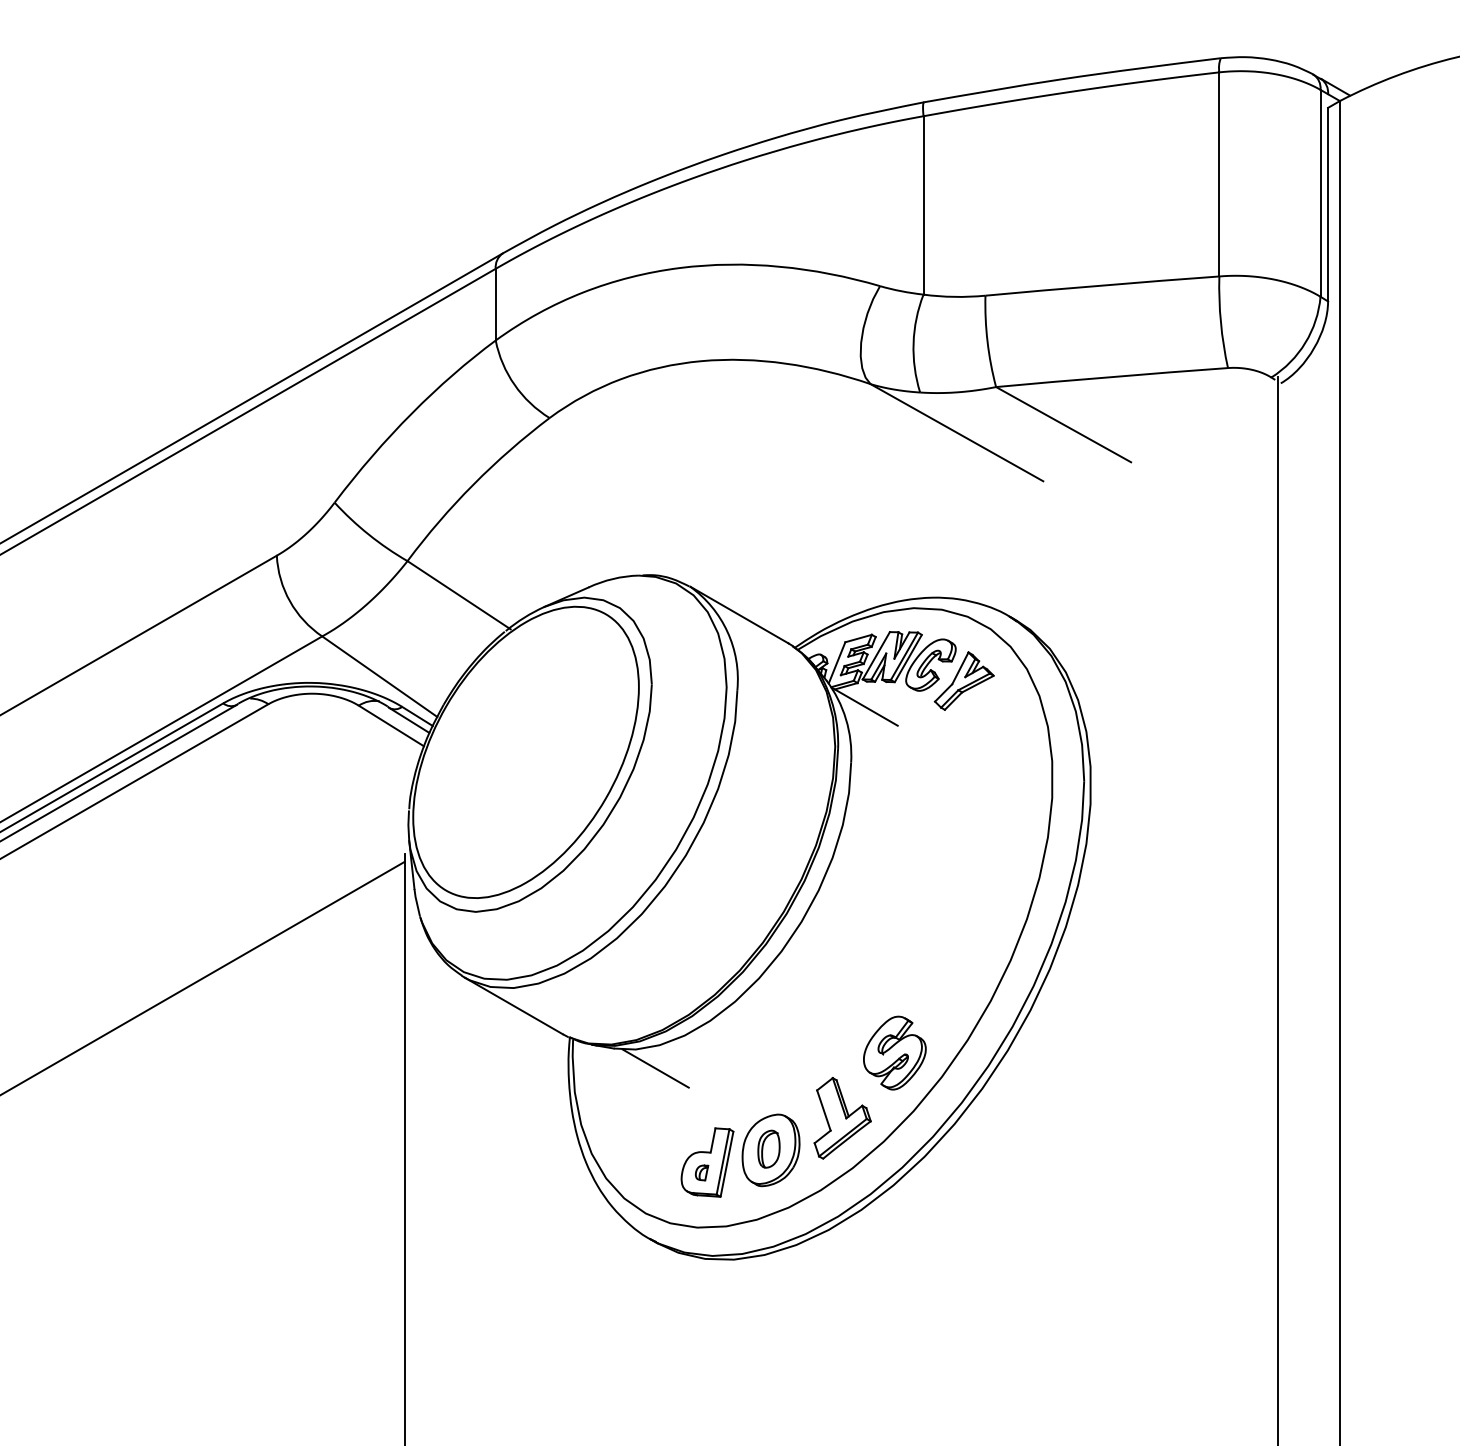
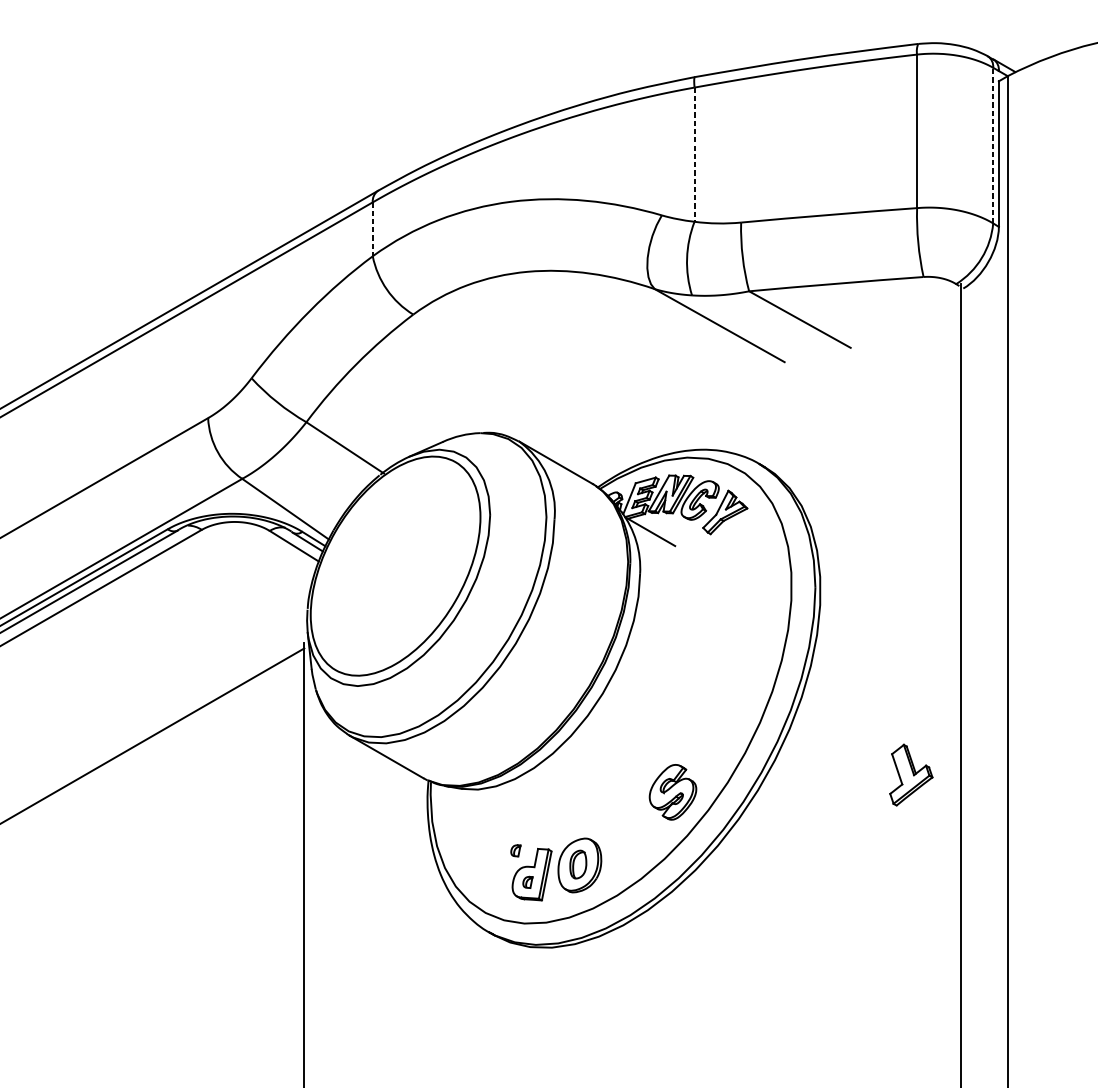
line: (1320, 192) -> (993, 144), solid -> dashed
line: (923, 205) -> (694, 154), solid -> dashed
line: (495, 304) -> (372, 229), solid -> dashed
line: (655, 1068) -> (492, 803), removed
part: (842, 1118) -> (911, 775), moved
part: (686, 1130) -> (516, 850), added

